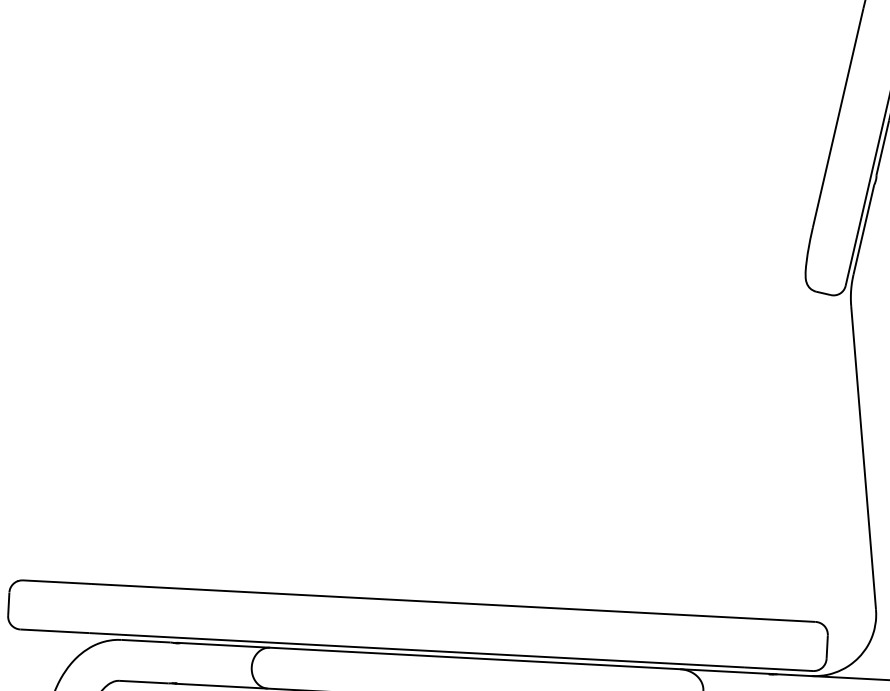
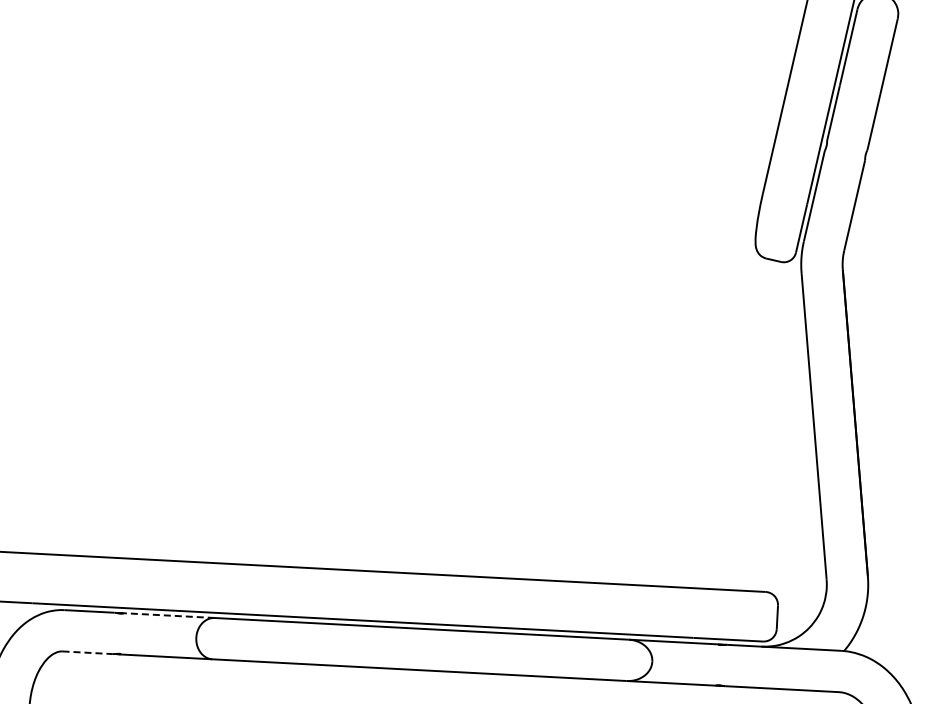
line: (223, 645) -> (167, 615), solid -> dashed
line: (143, 681) -> (87, 652), solid -> dashed

